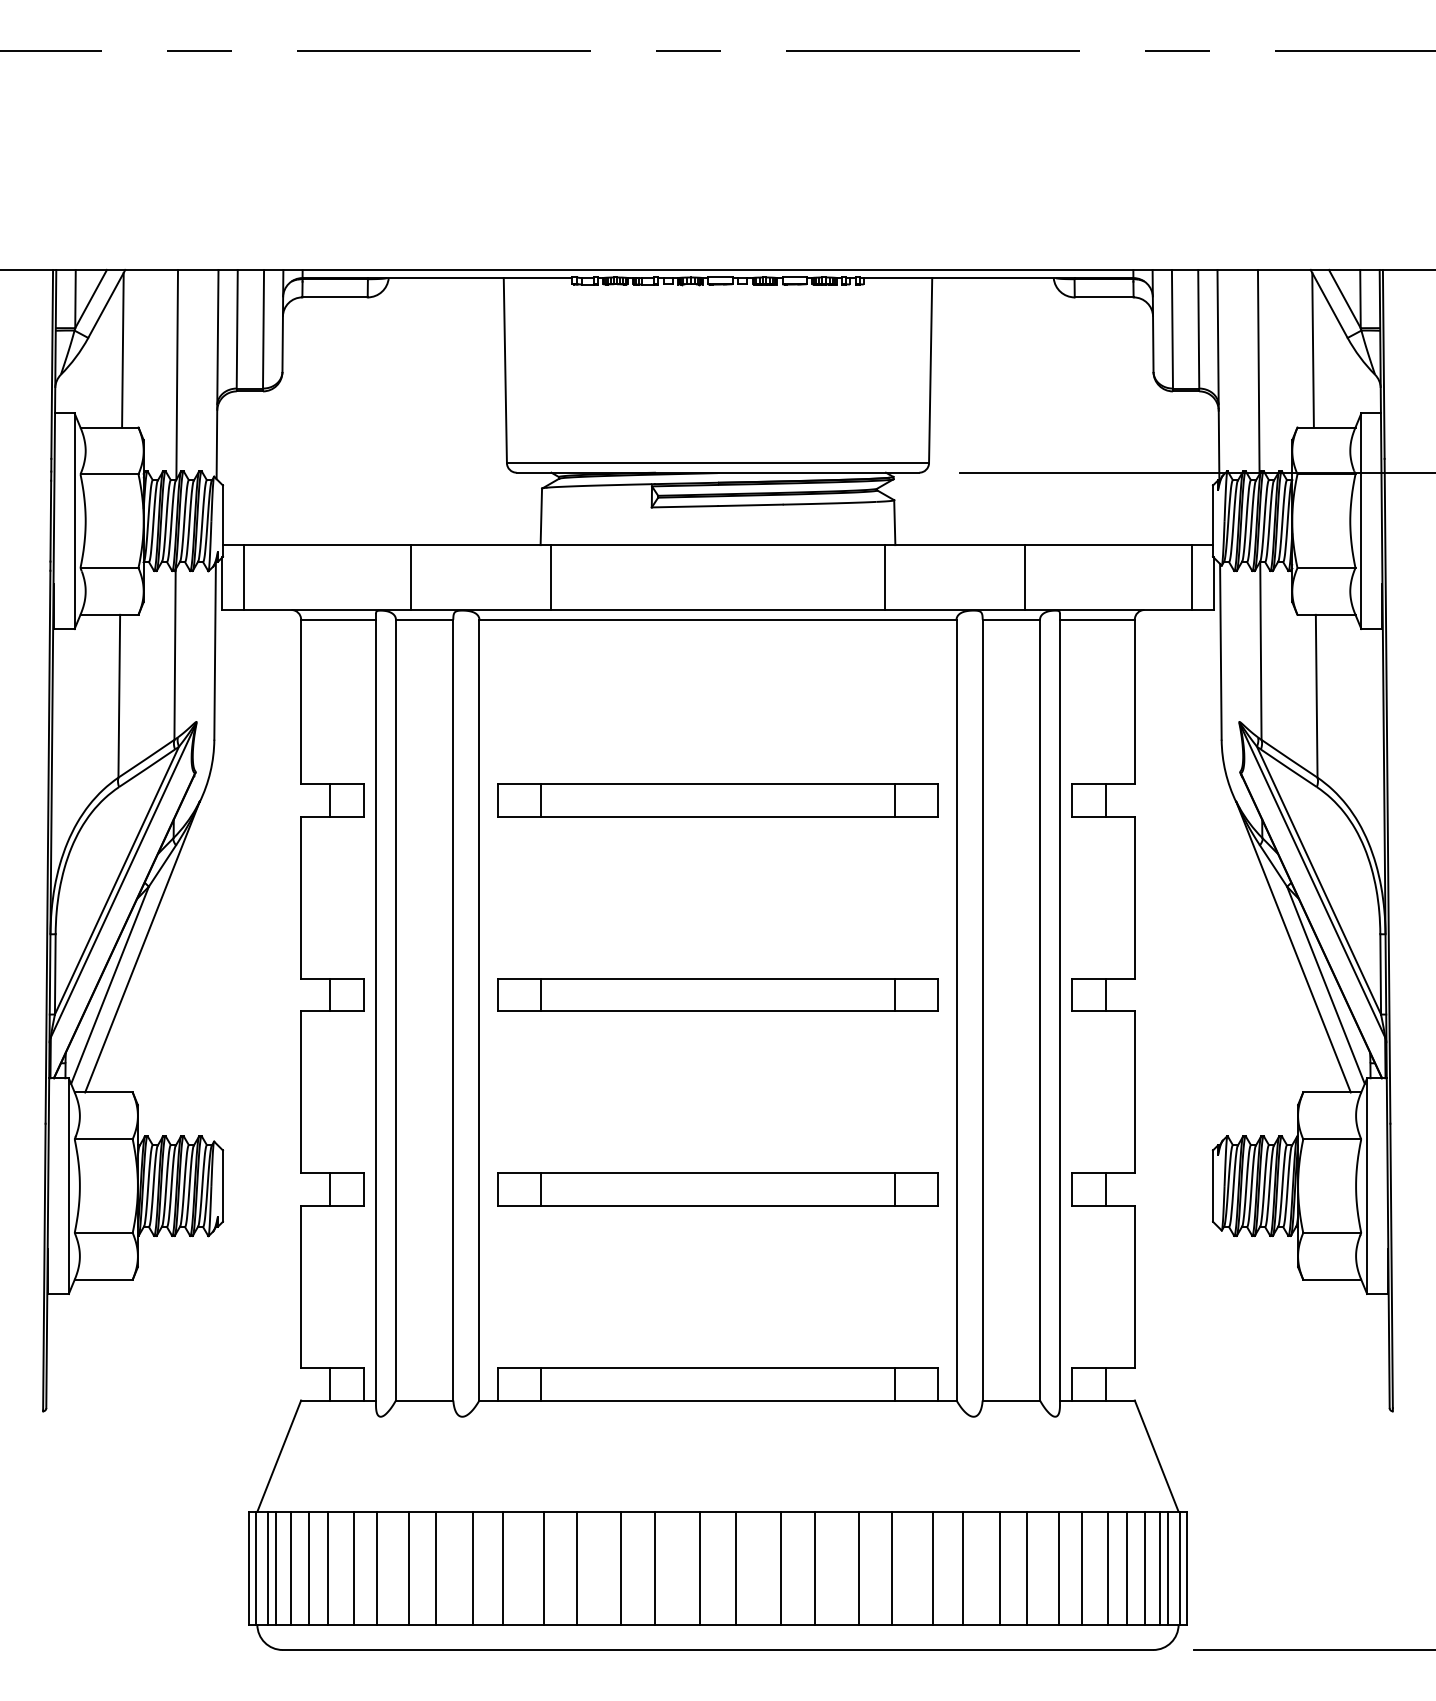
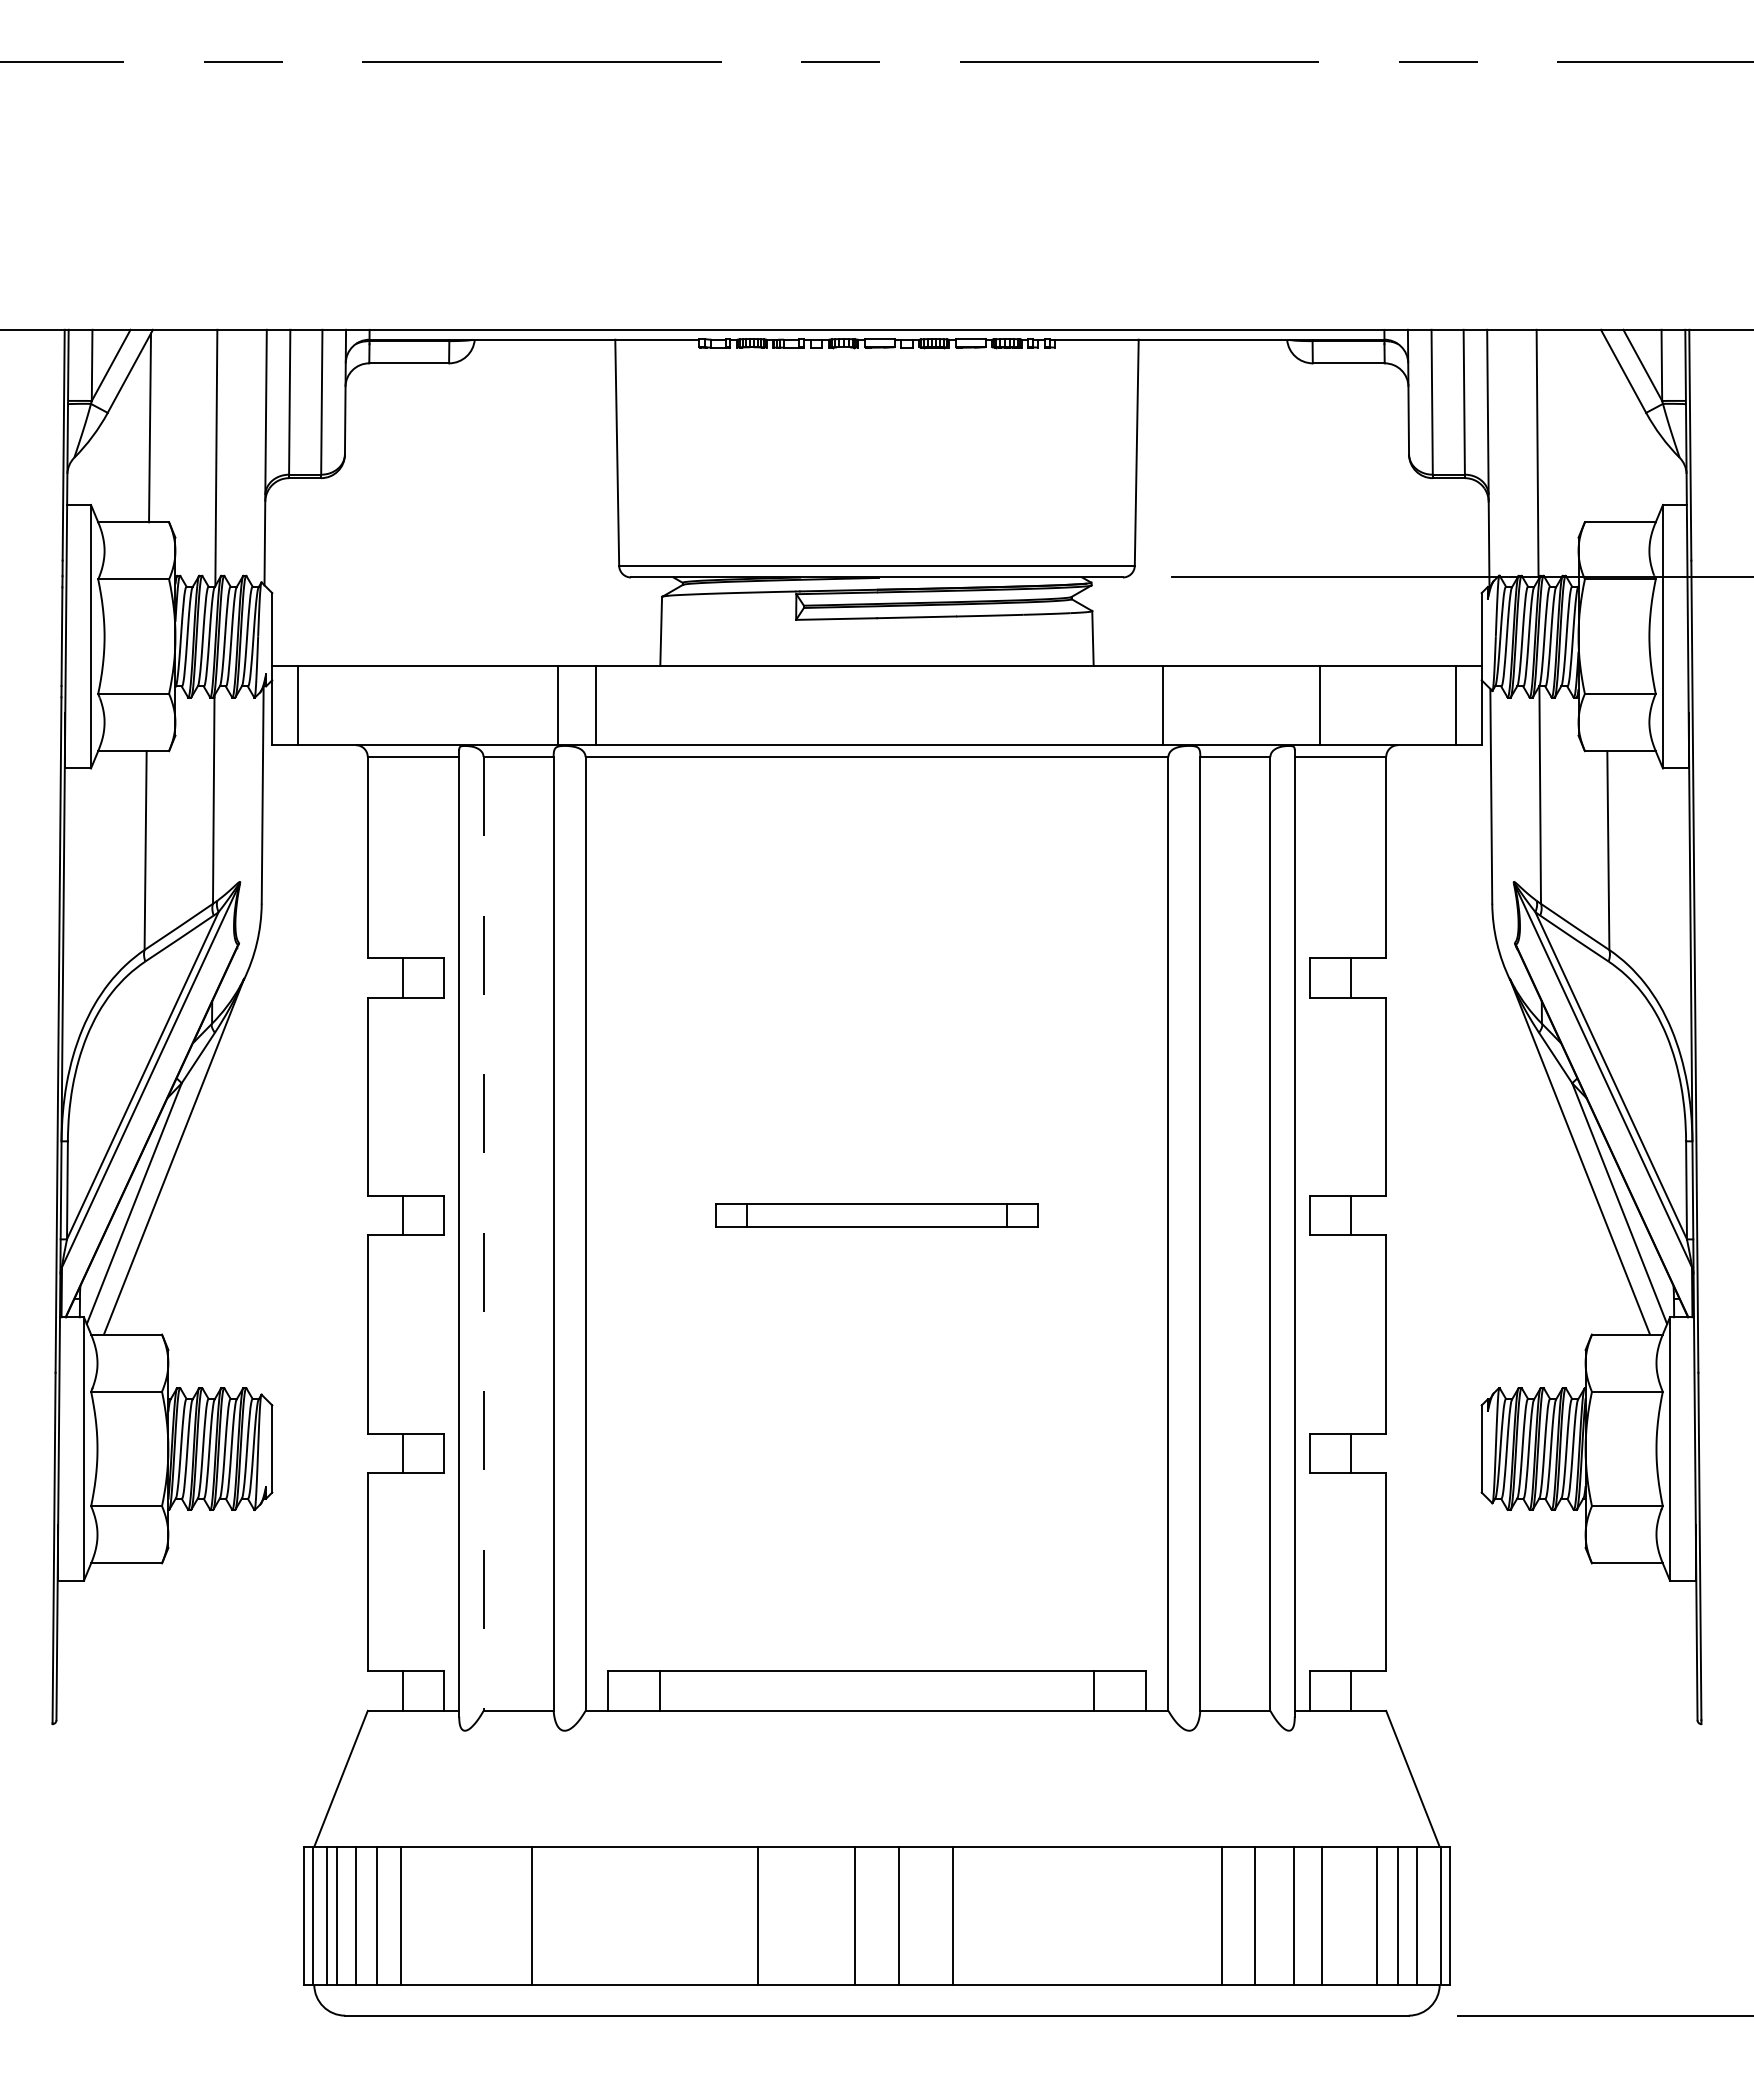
line: (1312, 349) -> (1603, 427), removed
line: (410, 577) -> (557, 705), moved
line: (551, 577) -> (596, 705), moved
line: (884, 577) -> (1162, 705), moved
line: (1025, 577) -> (1320, 705), moved
part: (717, 800) -> (876, 977), removed
part: (717, 994) -> (876, 1215), size x0.6
line: (395, 1010) -> (483, 1234), solid -> dashed
part: (717, 1189) -> (876, 1453), removed
line: (353, 1568) -> (431, 1915), removed
line: (377, 1568) -> (460, 1915), removed
line: (408, 1568) -> (499, 1915), removed
line: (472, 1568) -> (577, 1915), removed
line: (503, 1568) -> (614, 1915), removed
line: (544, 1568) -> (664, 1915), removed
line: (576, 1568) -> (704, 1915), removed
line: (655, 1568) -> (800, 1915), removed
line: (815, 1568) -> (995, 1915), removed
line: (859, 1568) -> (1049, 1915), removed
line: (891, 1568) -> (1089, 1915), removed
line: (932, 1568) -> (1139, 1915), removed
line: (963, 1568) -> (1176, 1915), removed
line: (1108, 1568) -> (1353, 1915), removed
line: (1168, 1568) -> (1427, 1915), removed

